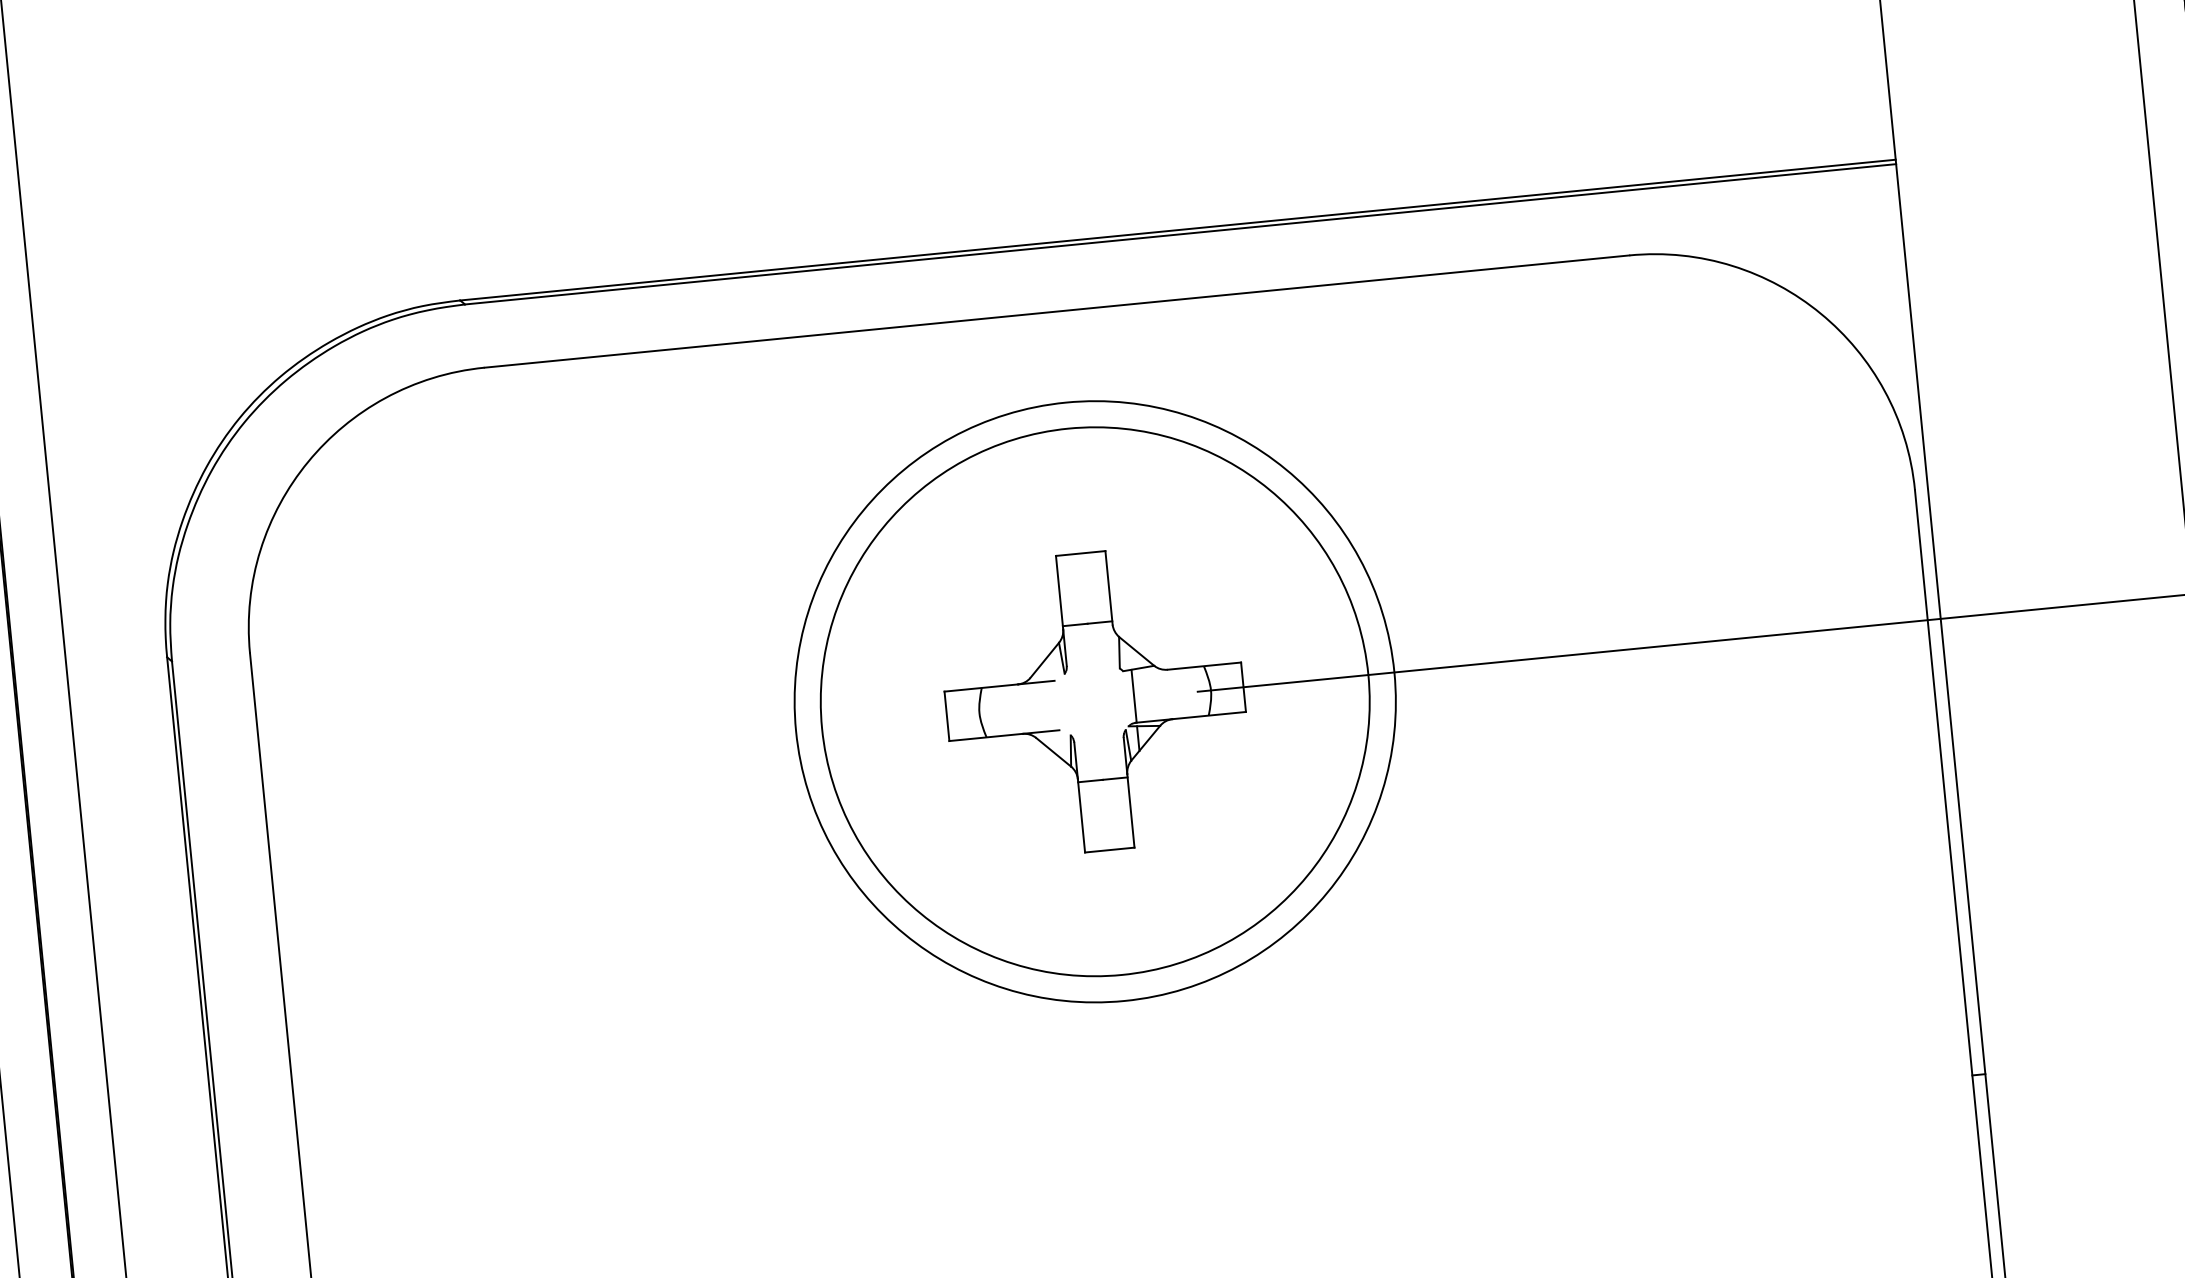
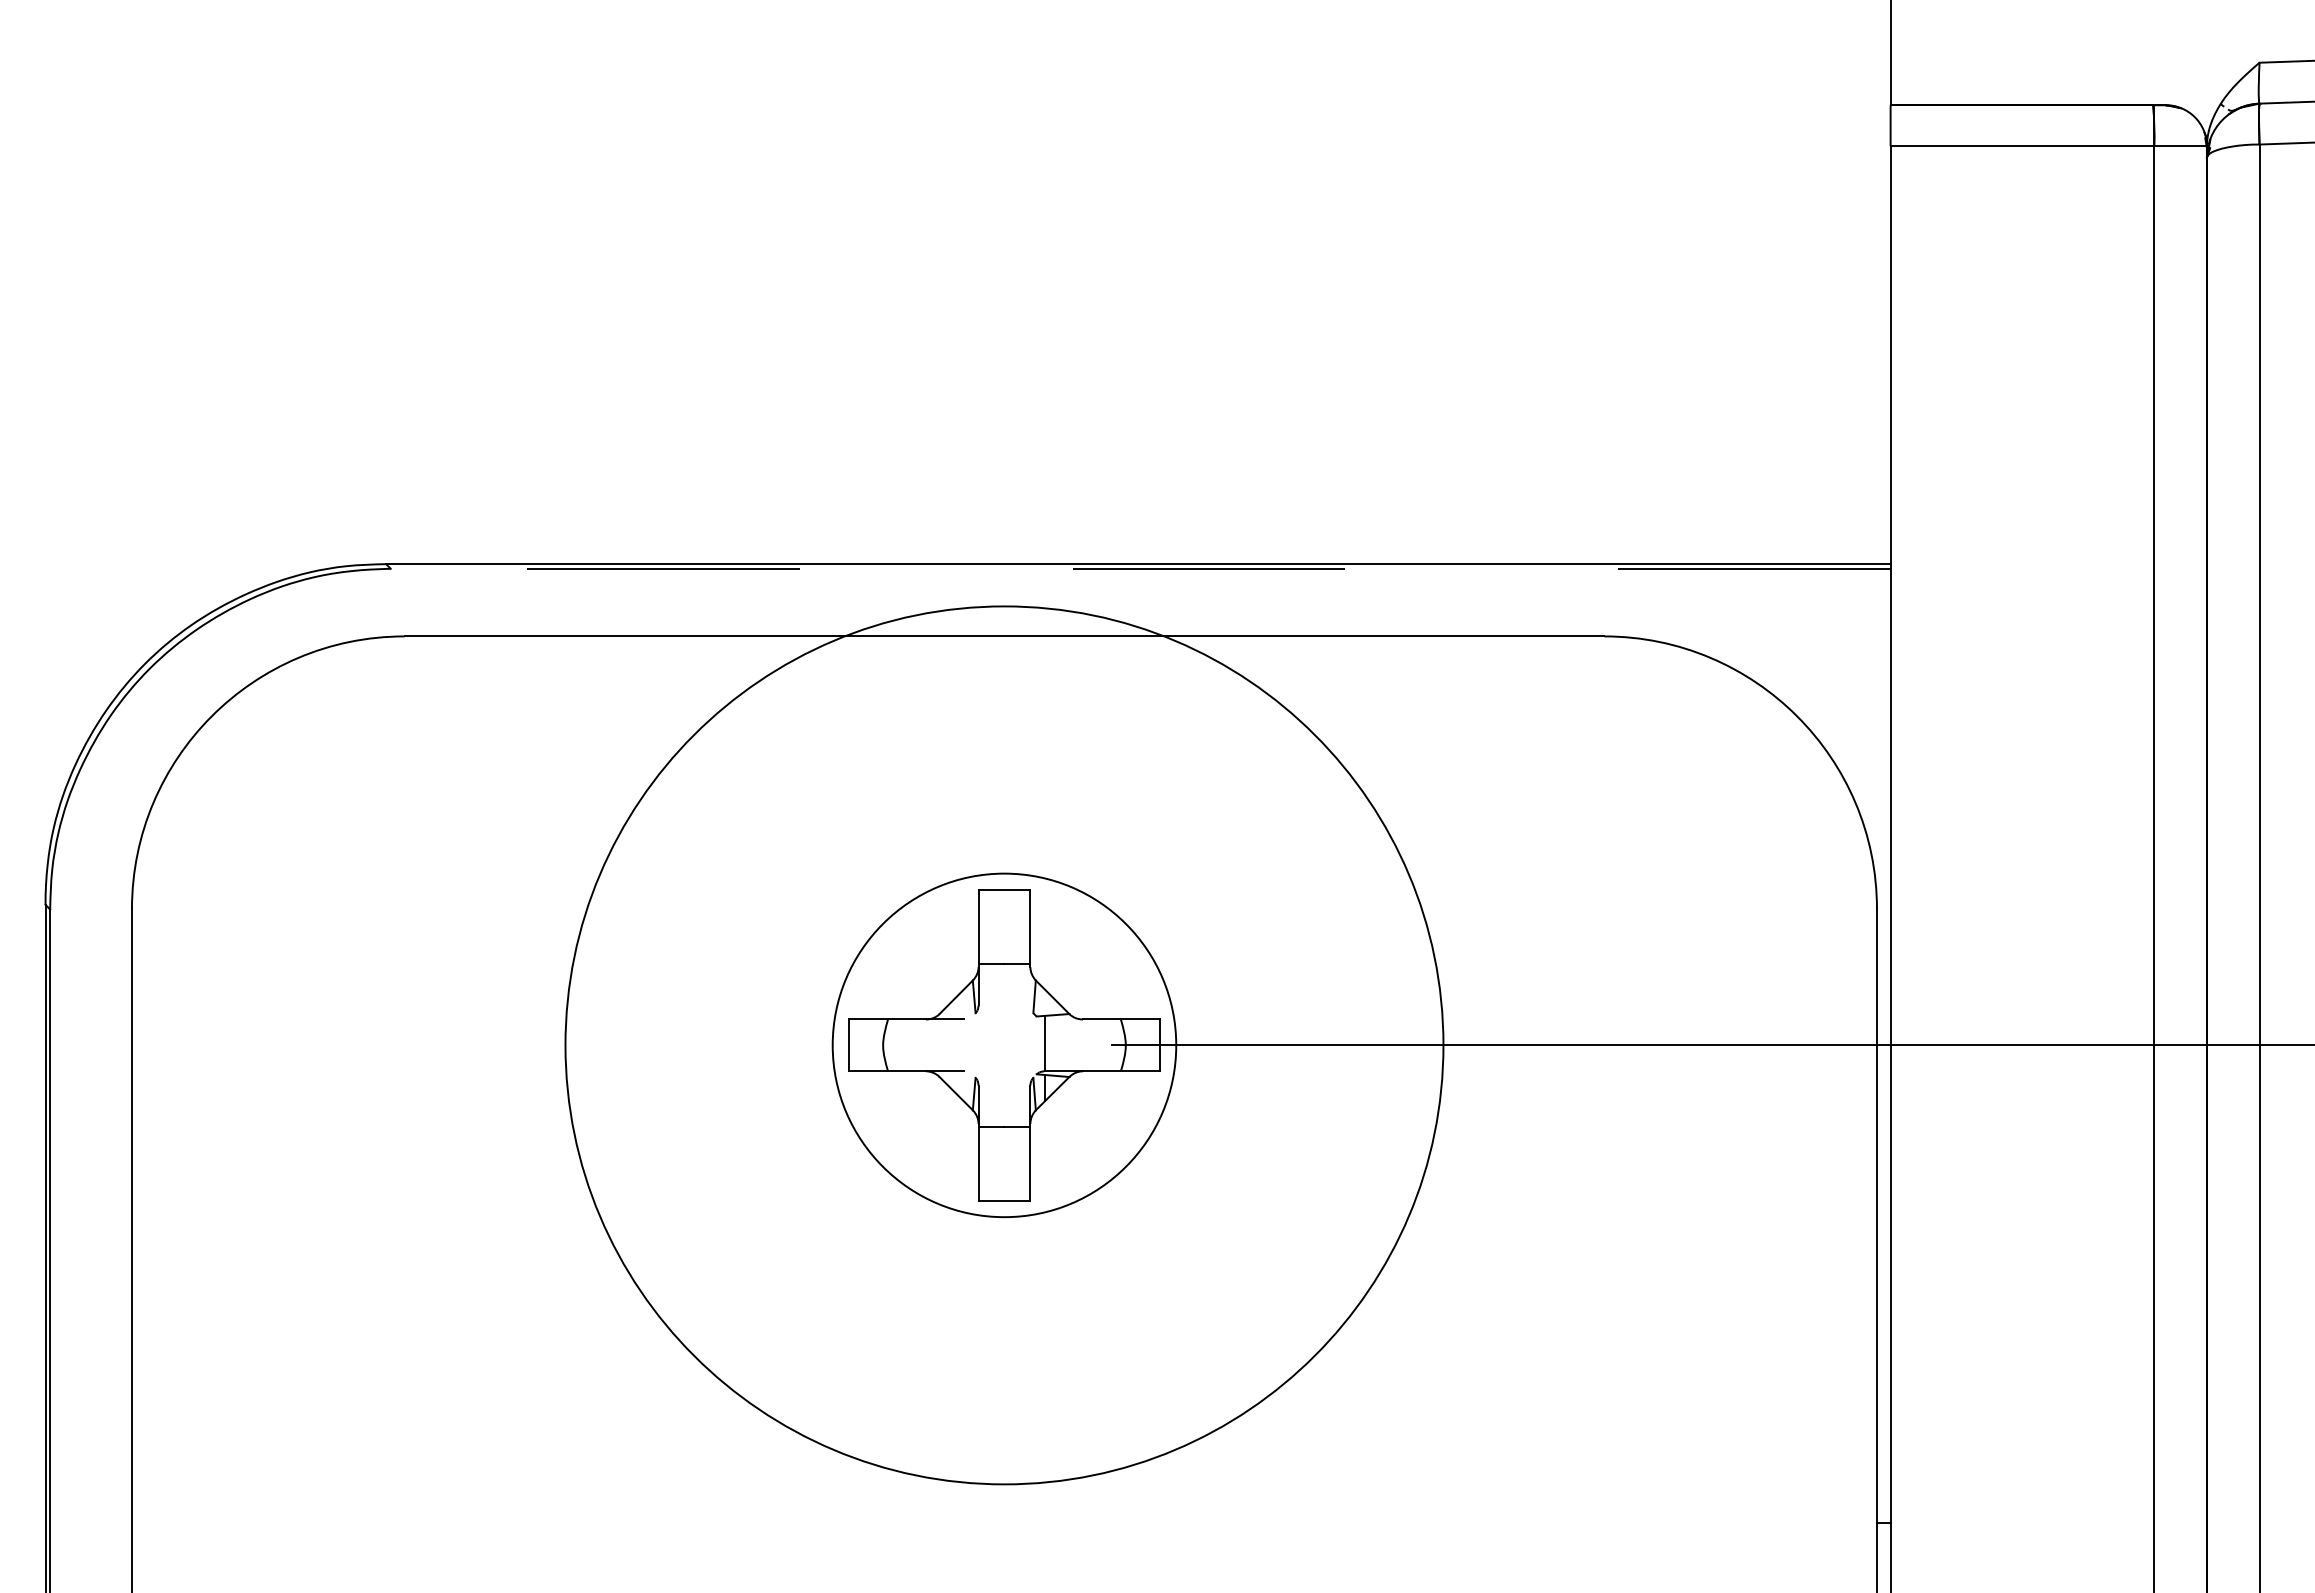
line: (1180, 234) -> (1140, 568), solid -> dashed
circle: (1095, 700) -> (1004, 1044), size x1.4
circle: (1095, 701) -> (1004, 1045), size x0.6

